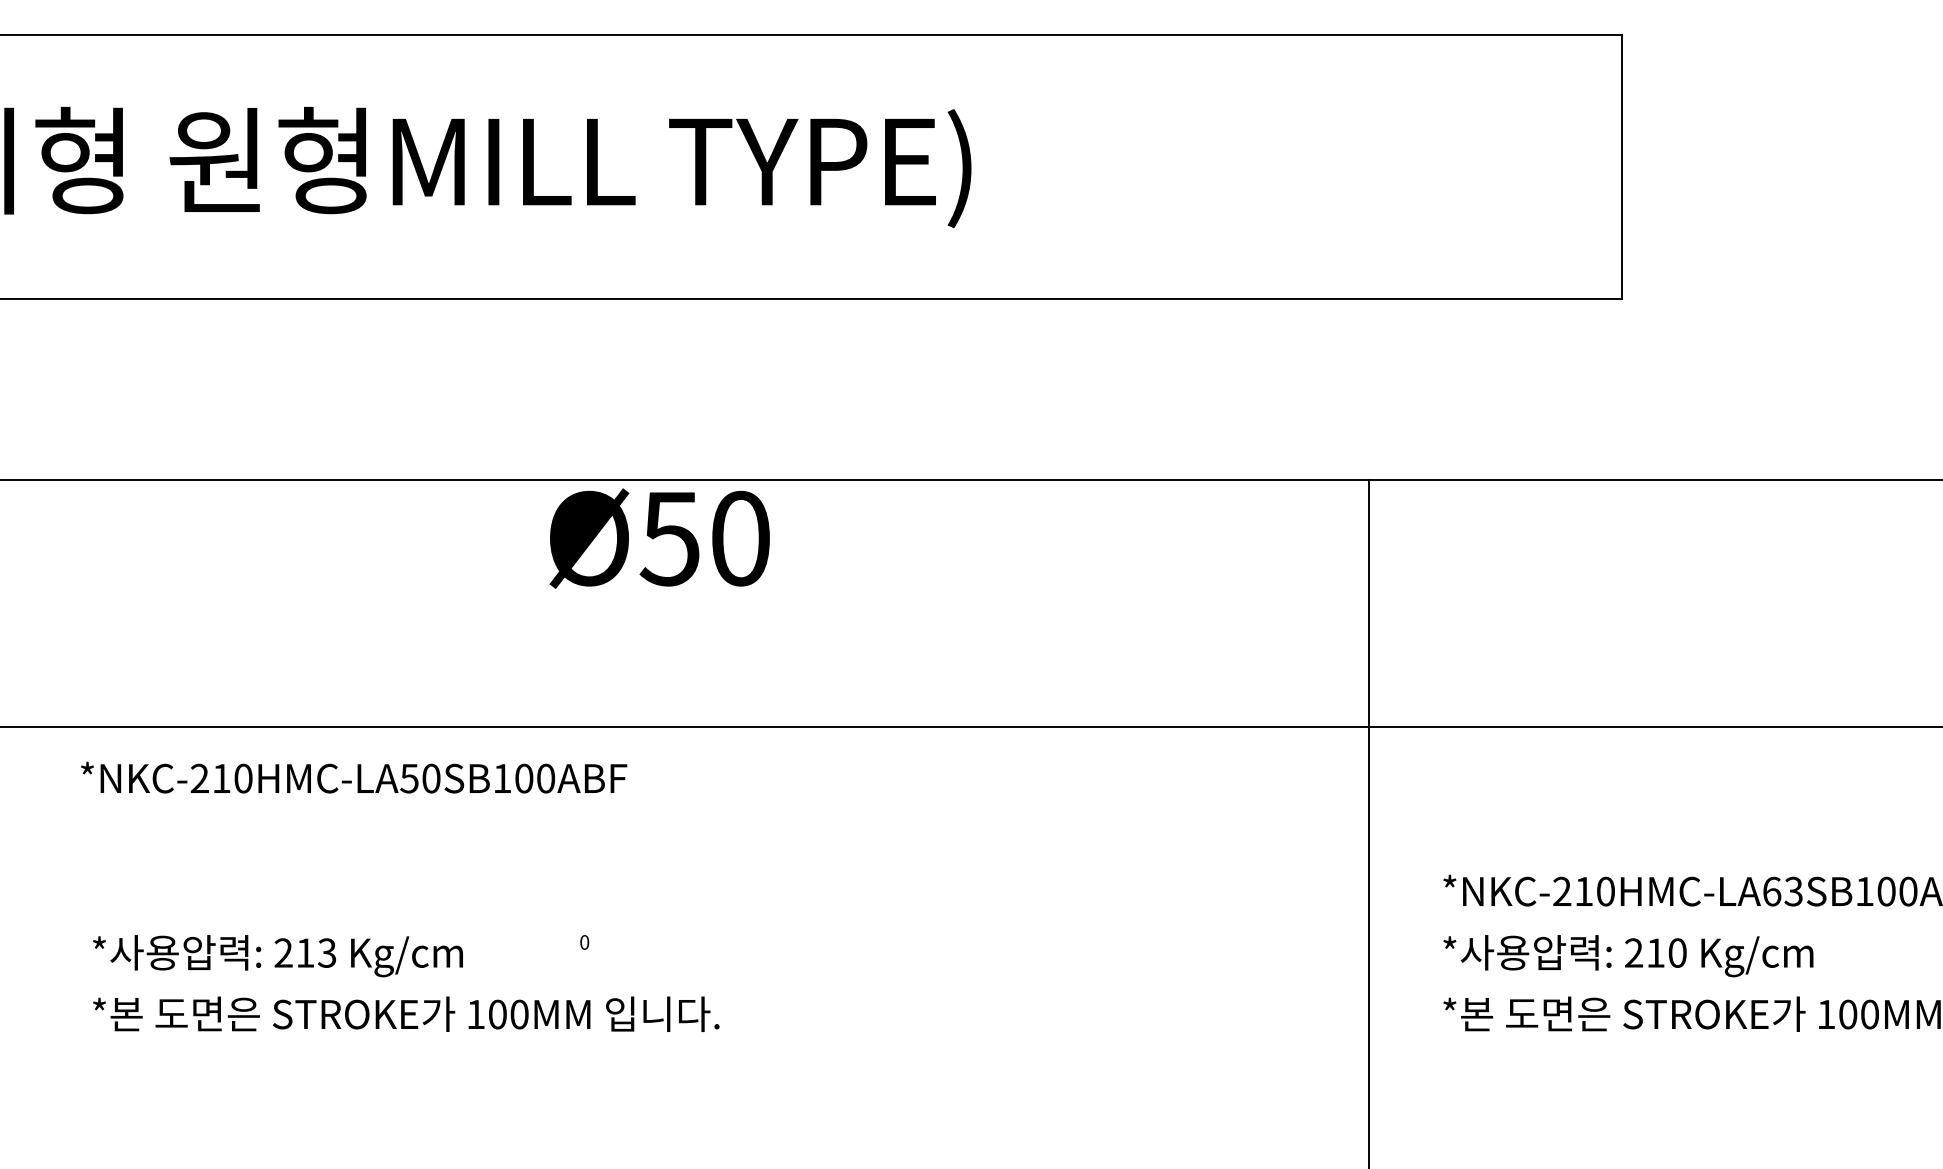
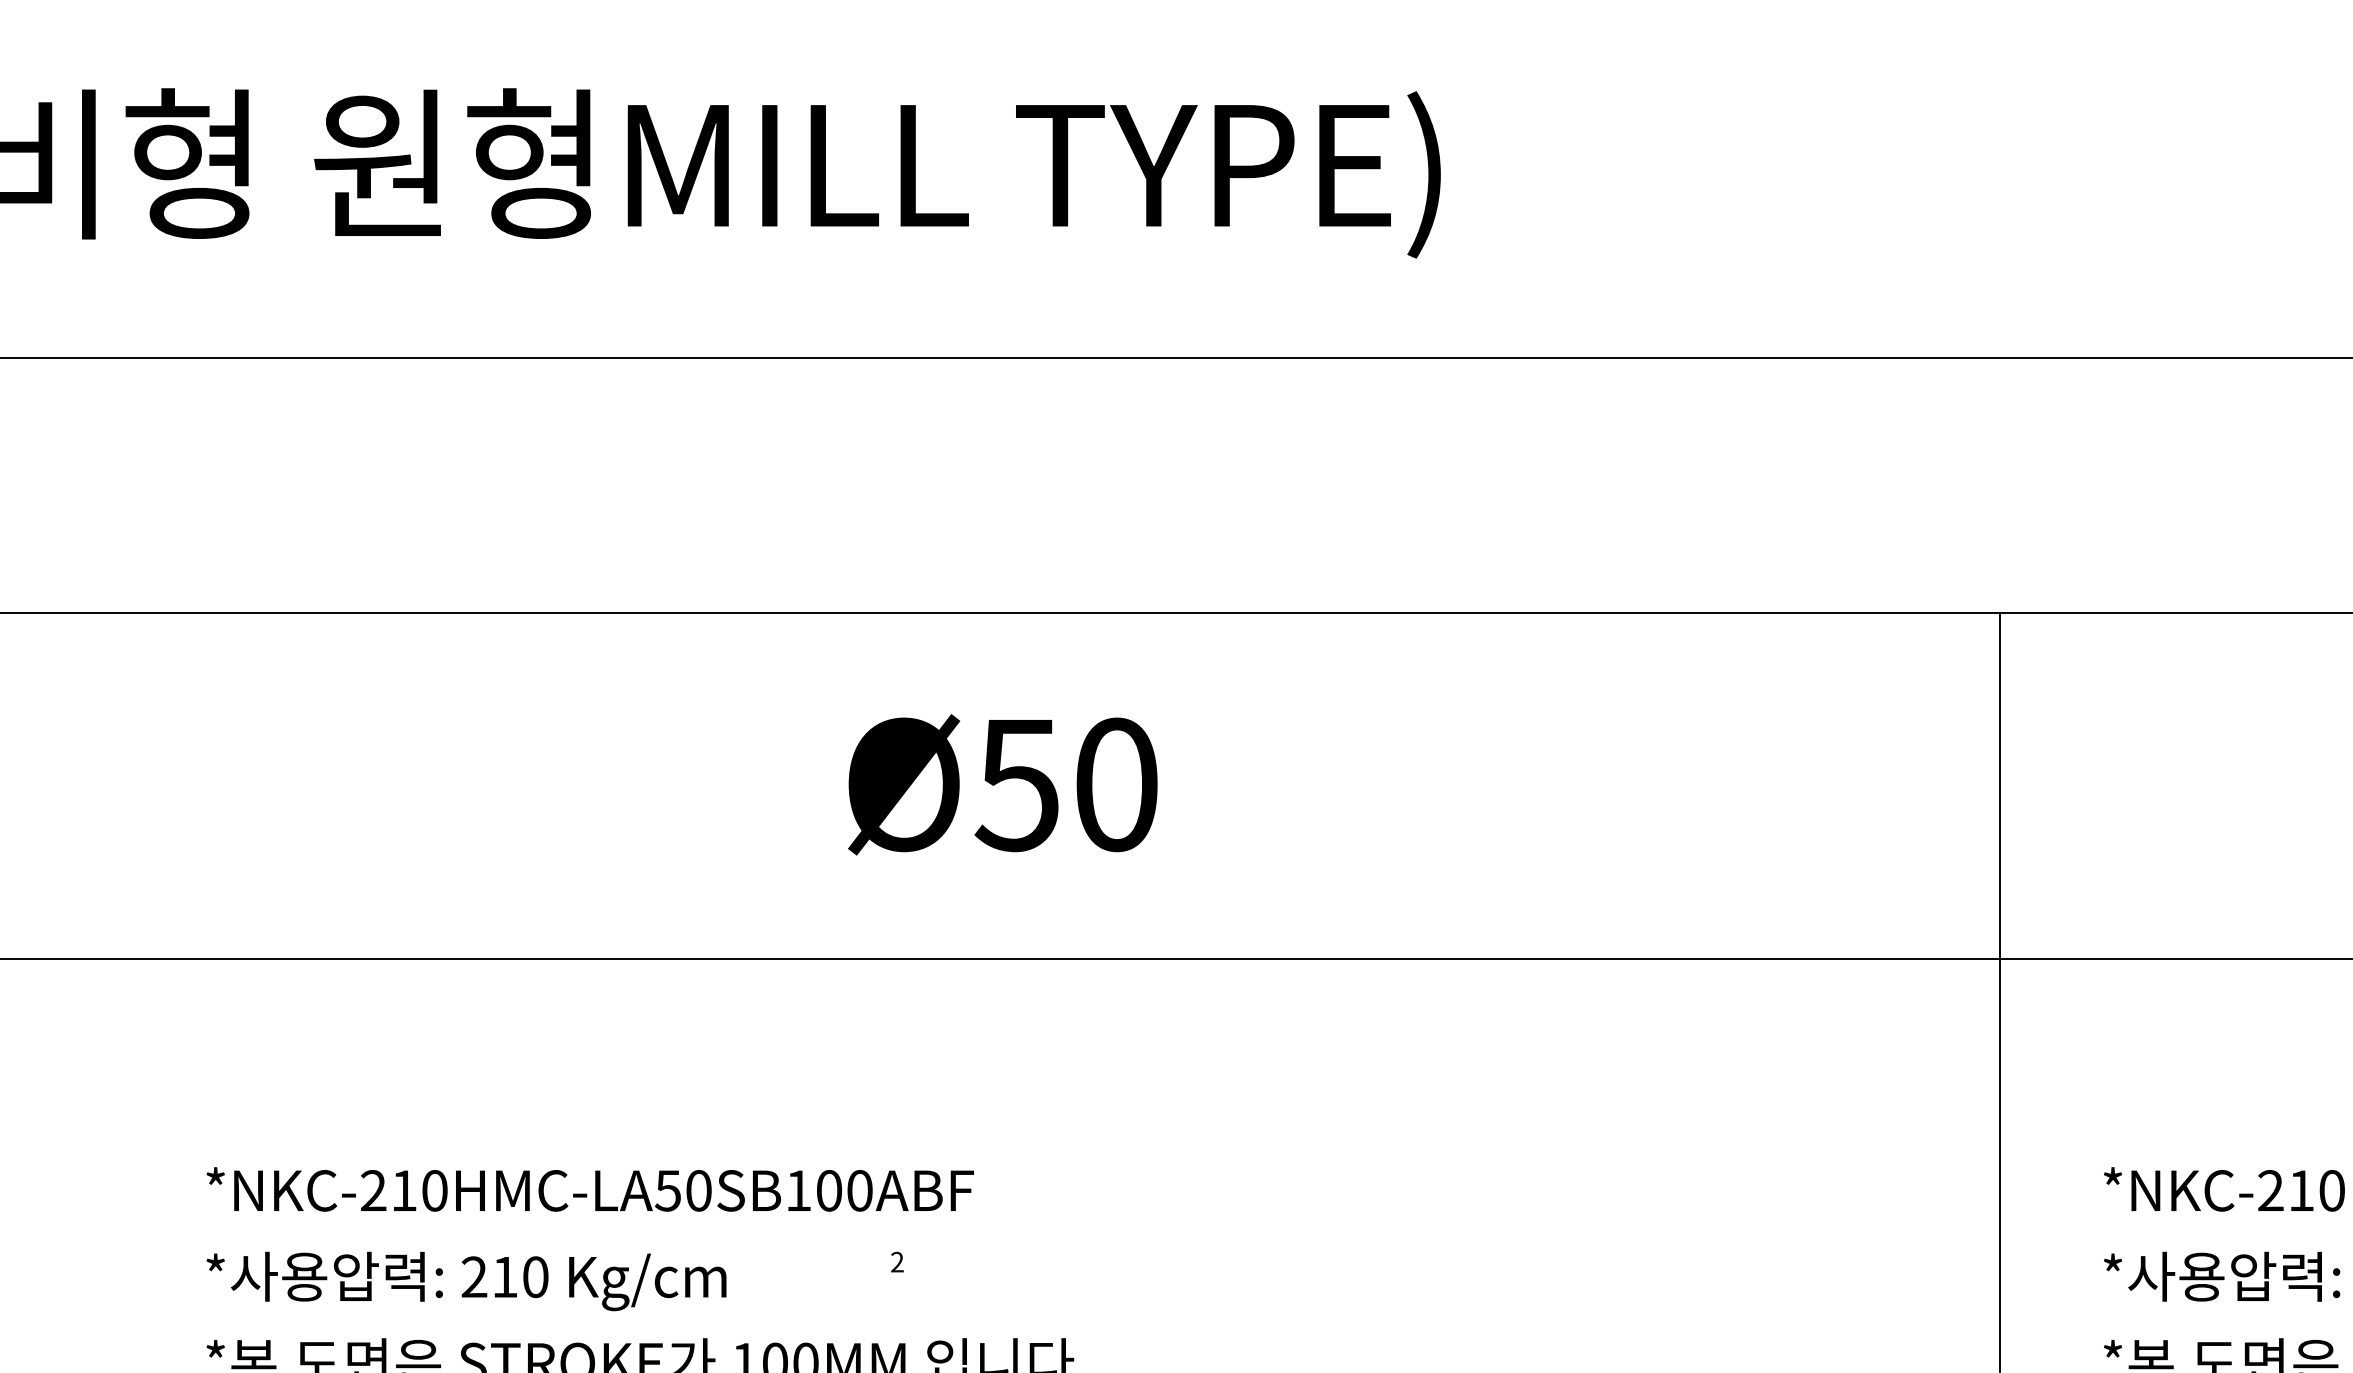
text: (659, 538) -> (1002, 784), moved
text: (354, 777) -> (590, 1189), moved
text: (584, 942) -> (897, 1262), 0 -> 2
text: (327, 952) -> (536, 1276), 213 -> 210

